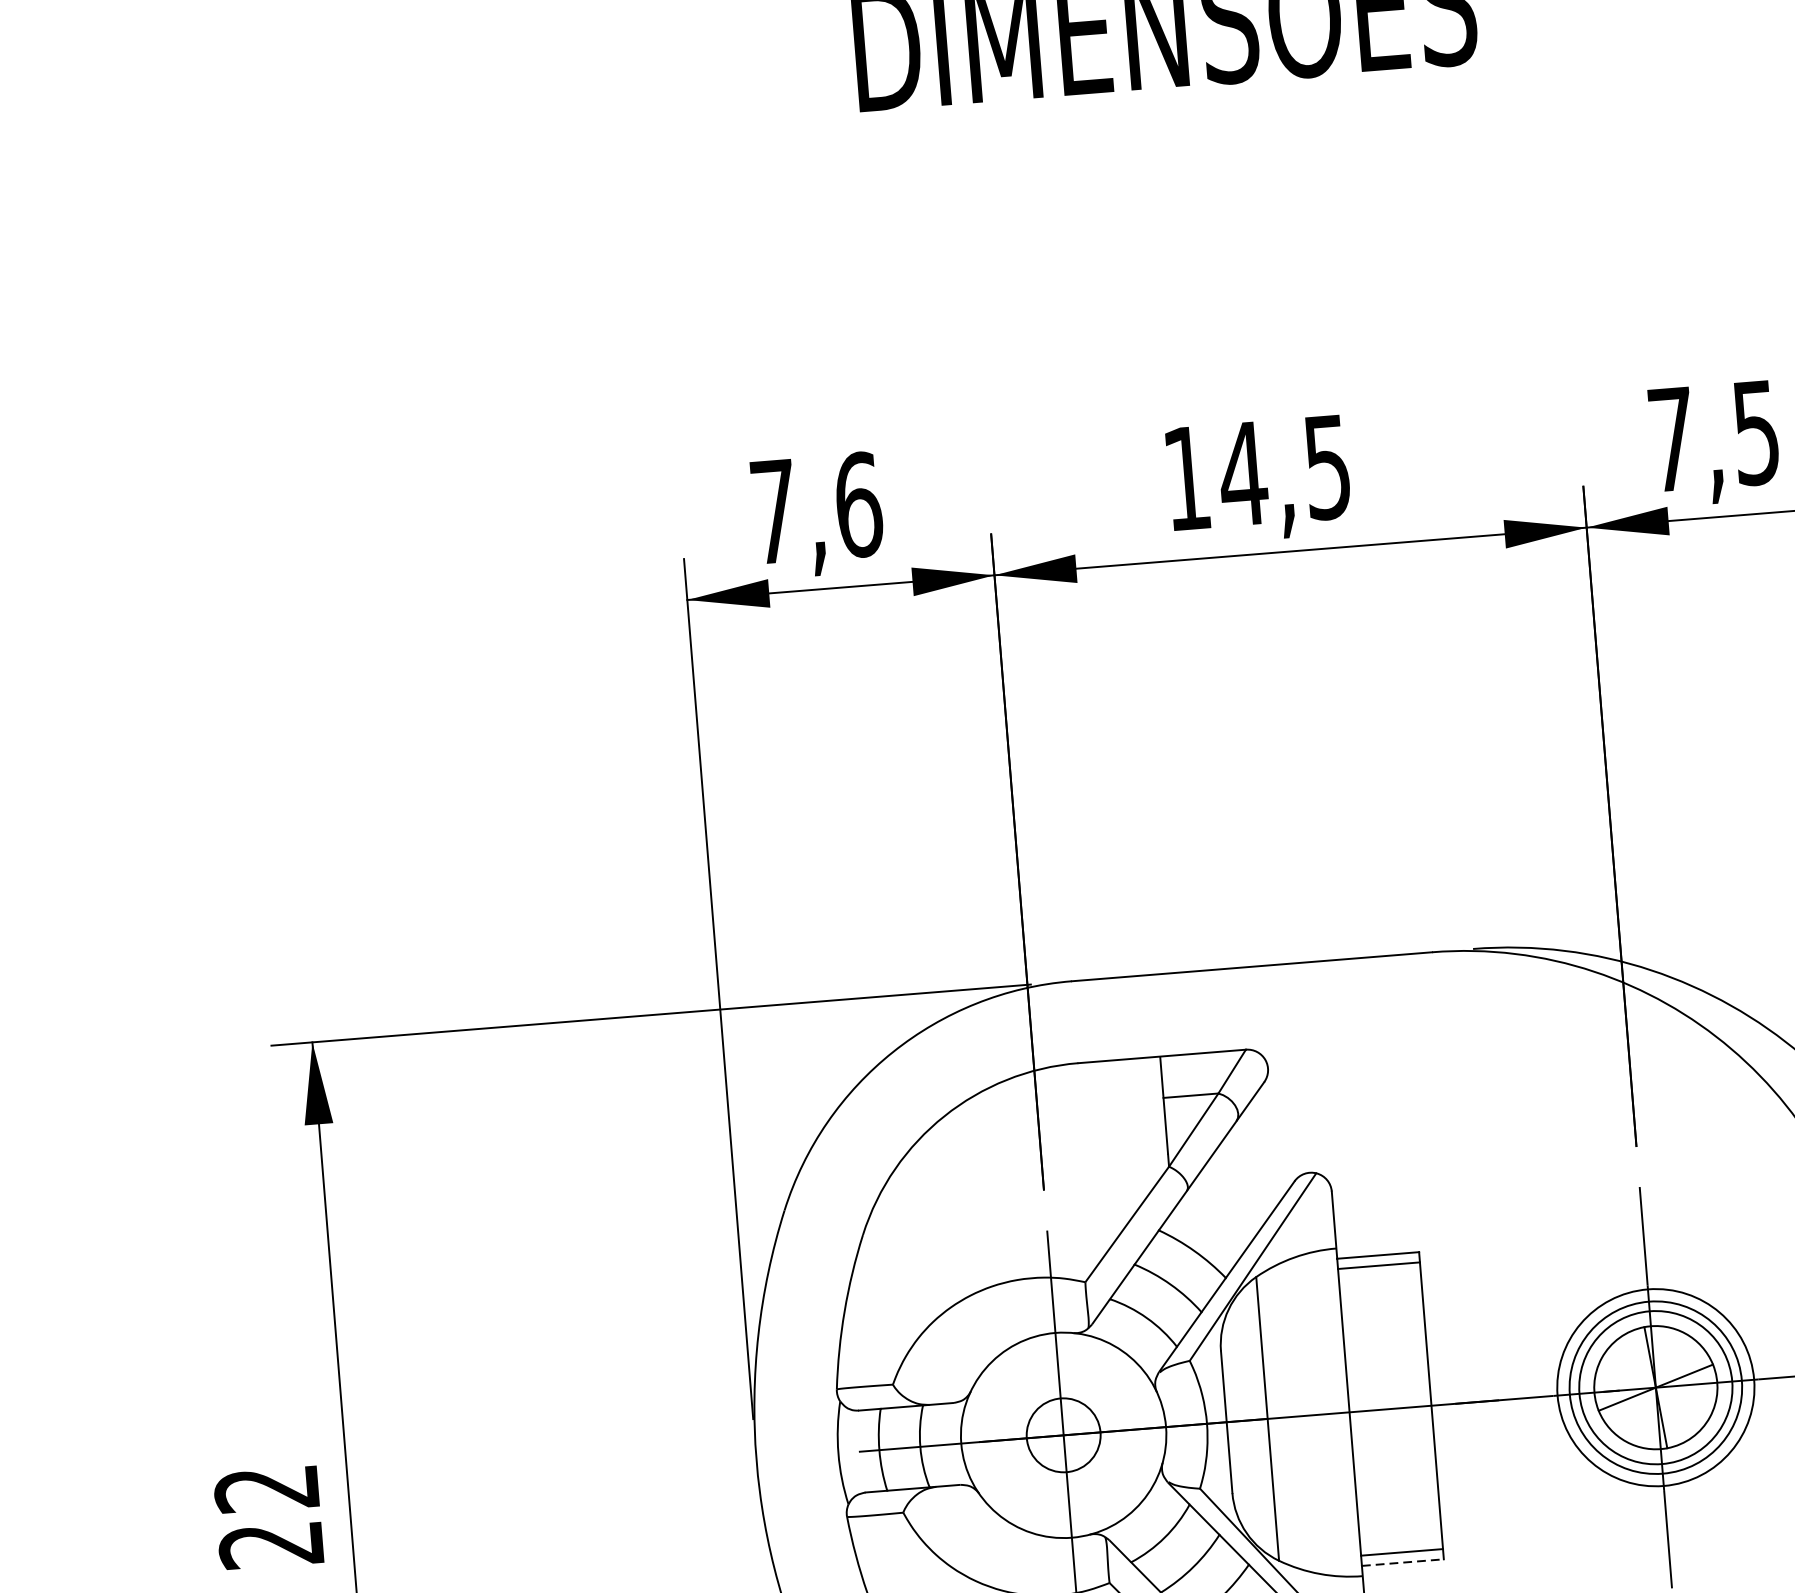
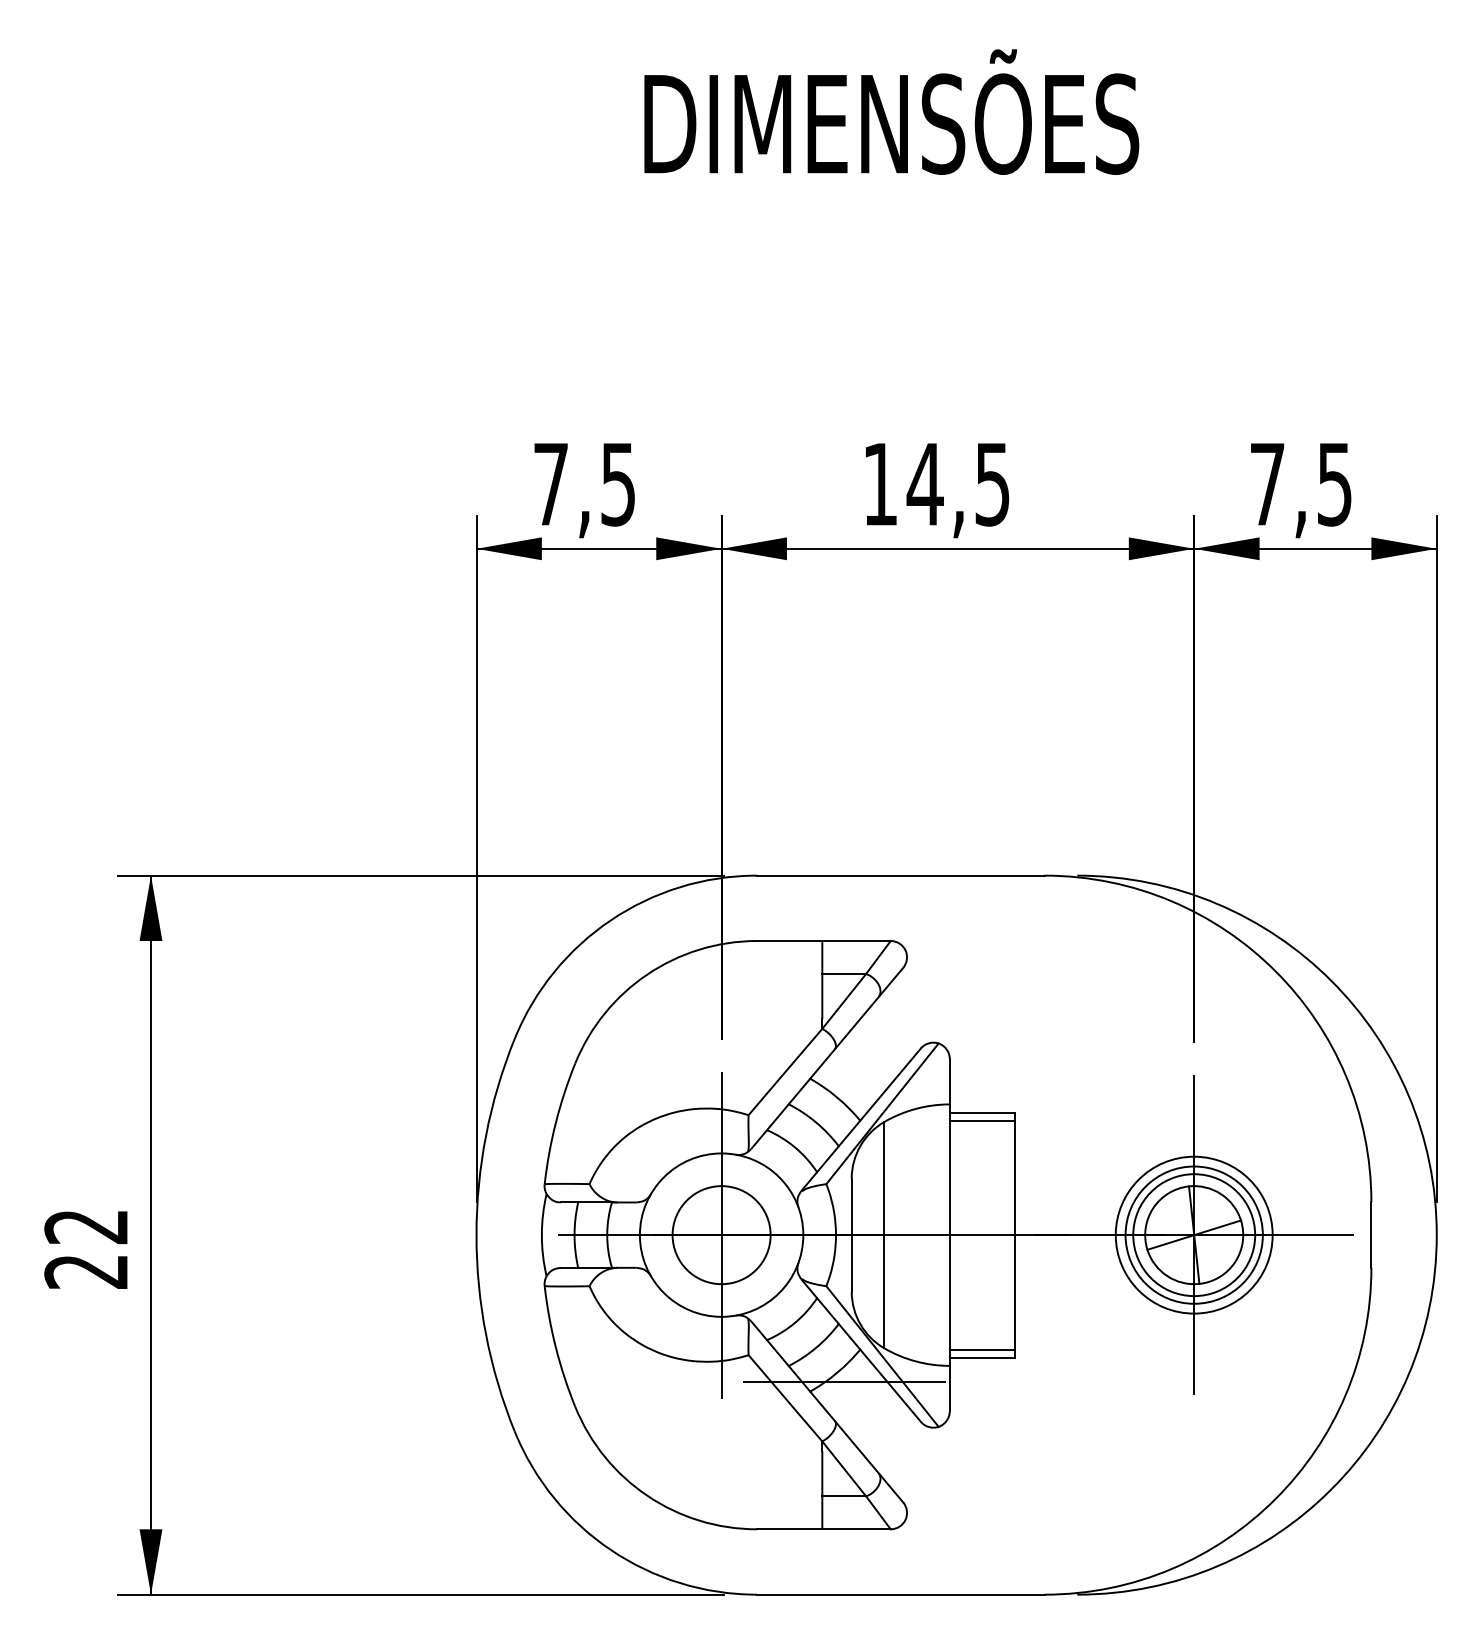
text: (858, 505) -> (618, 484), 7,6 -> 7,5
circle: (1063, 1435) -> (721, 1235), size x1.67
line: (1402, 1562) -> (982, 1357), dashed -> solid

